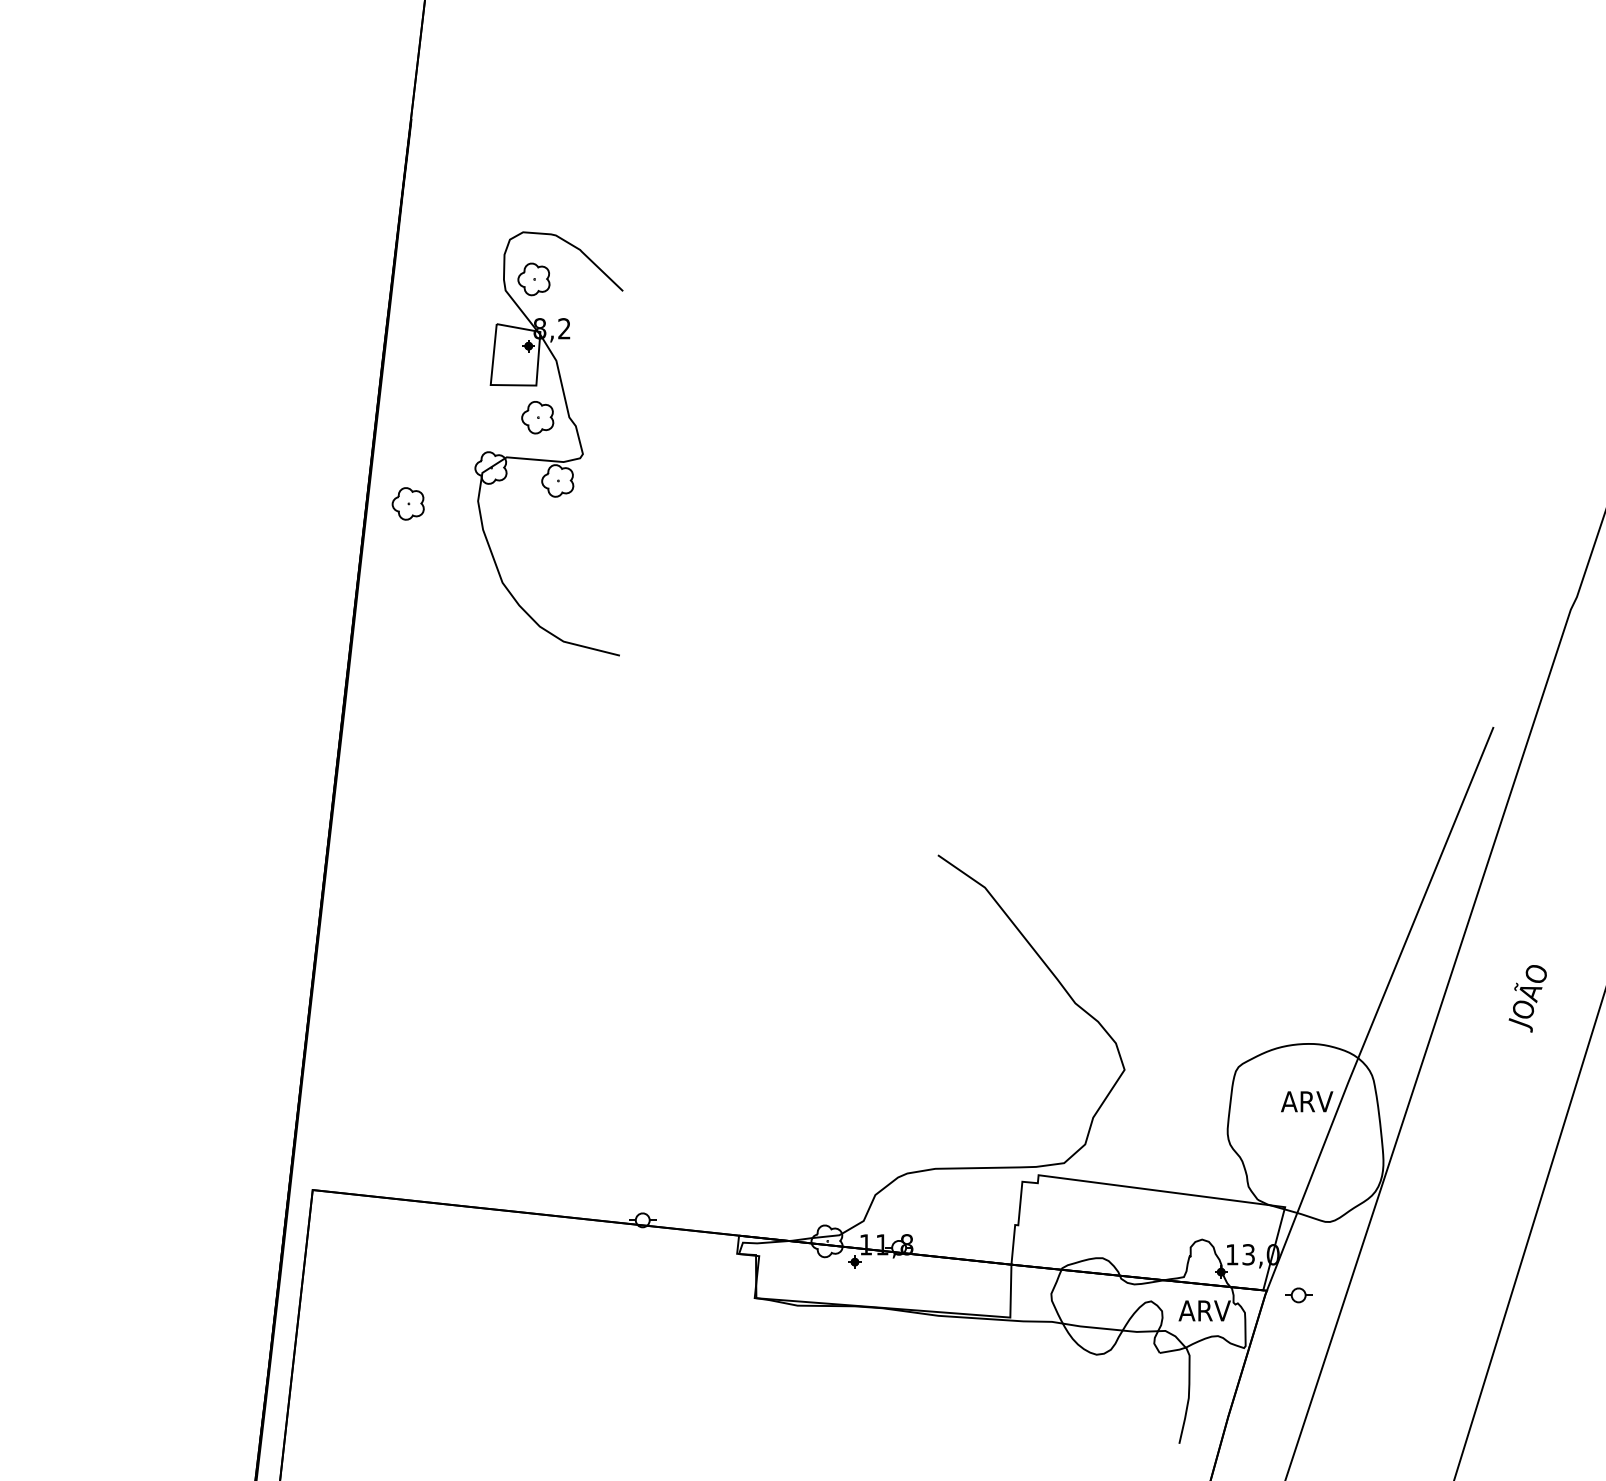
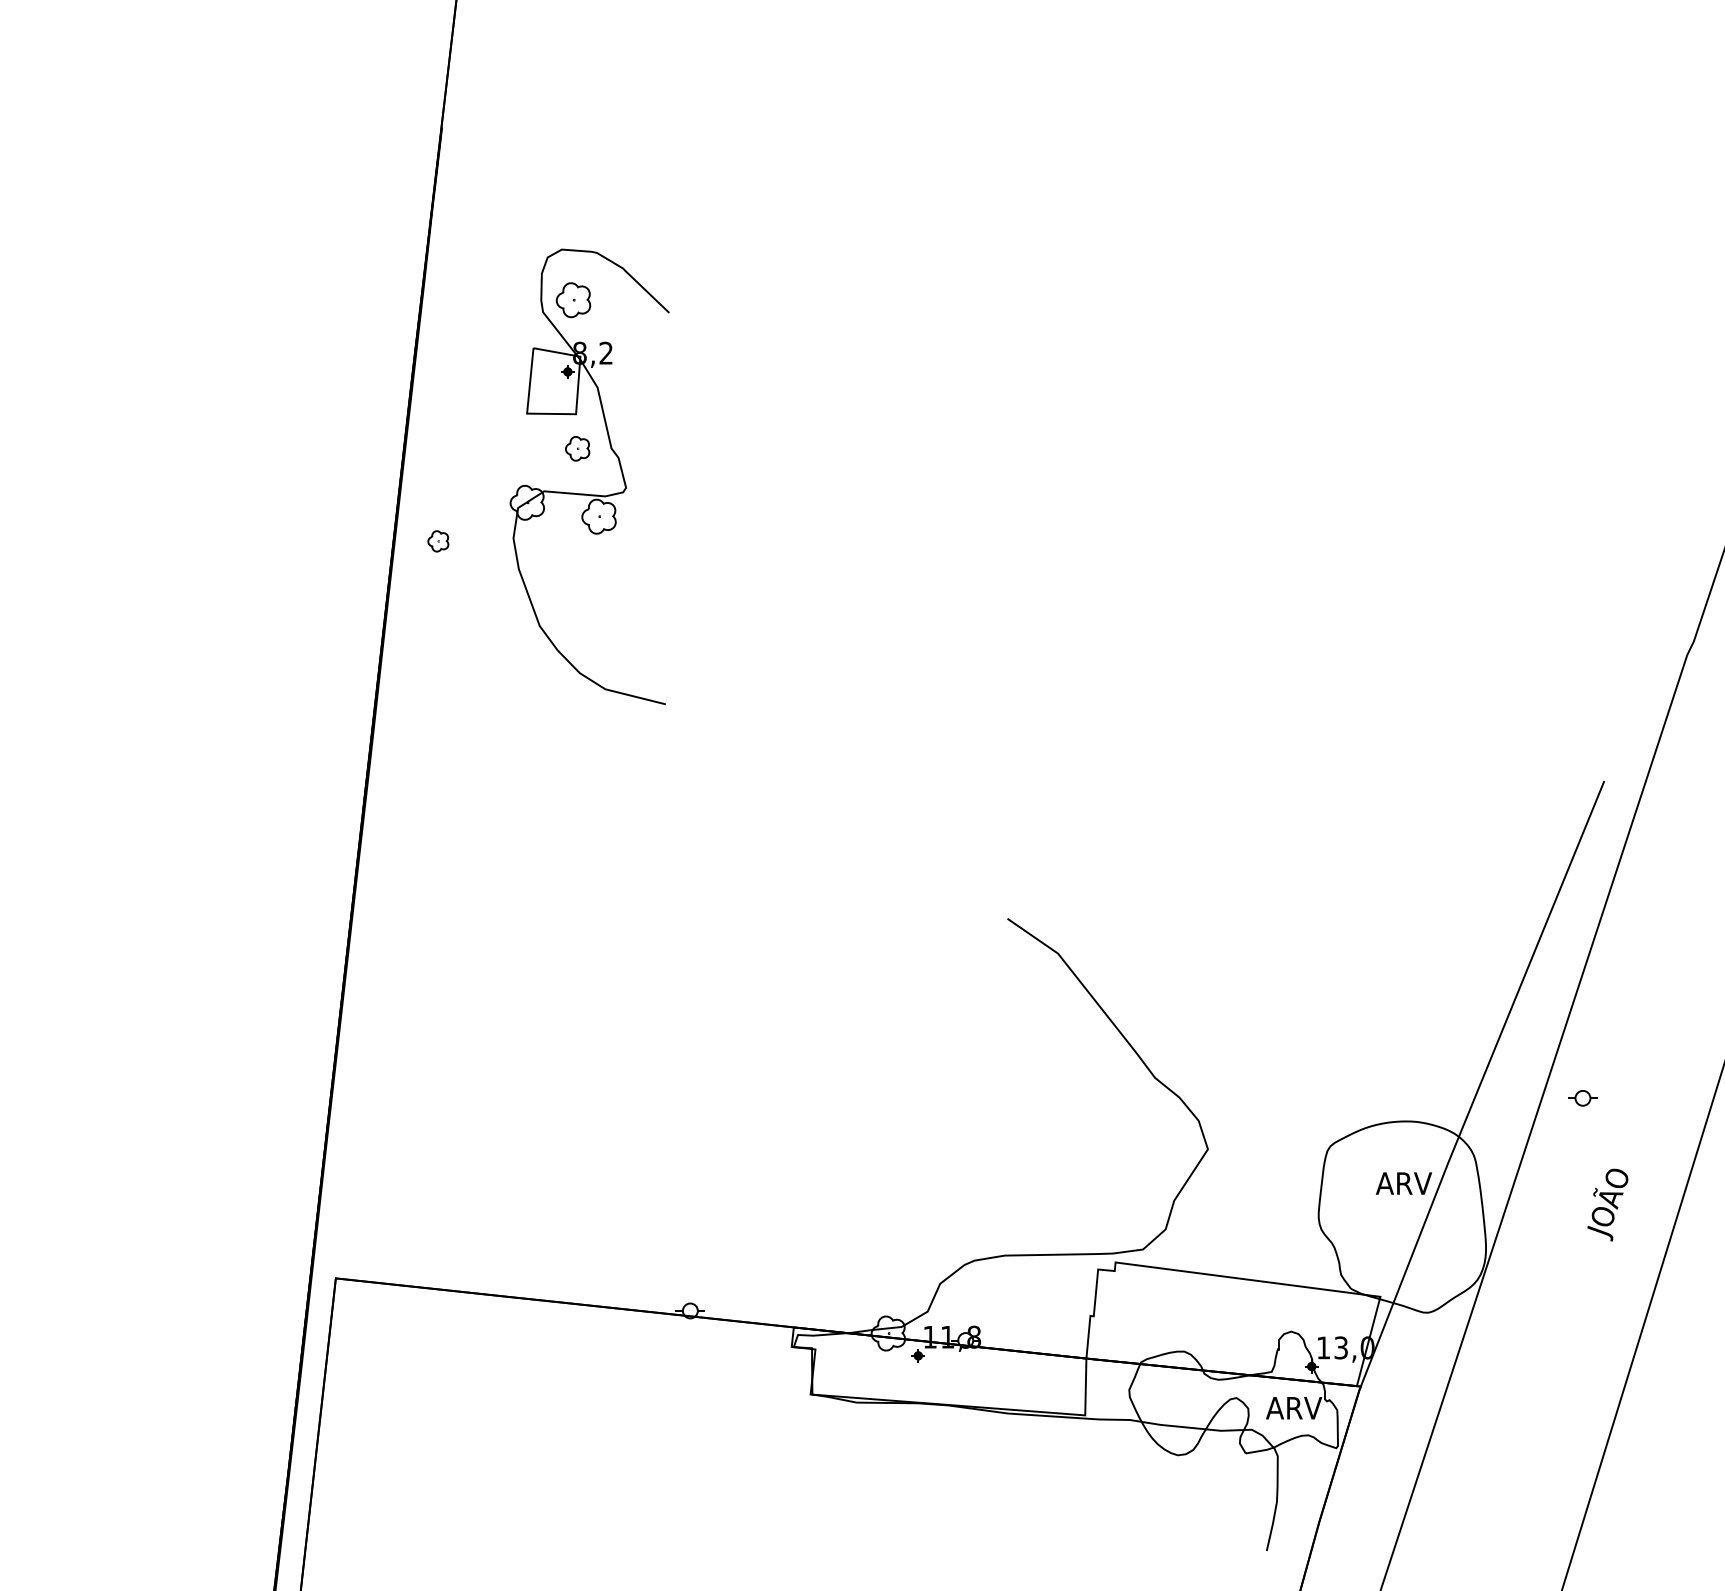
part: (537, 417) -> (577, 448), size x0.7
part: (407, 503) -> (437, 540), size x0.6
text: (1527, 998) -> (1607, 1204), moved
part: (1298, 1295) -> (1582, 1098), moved

